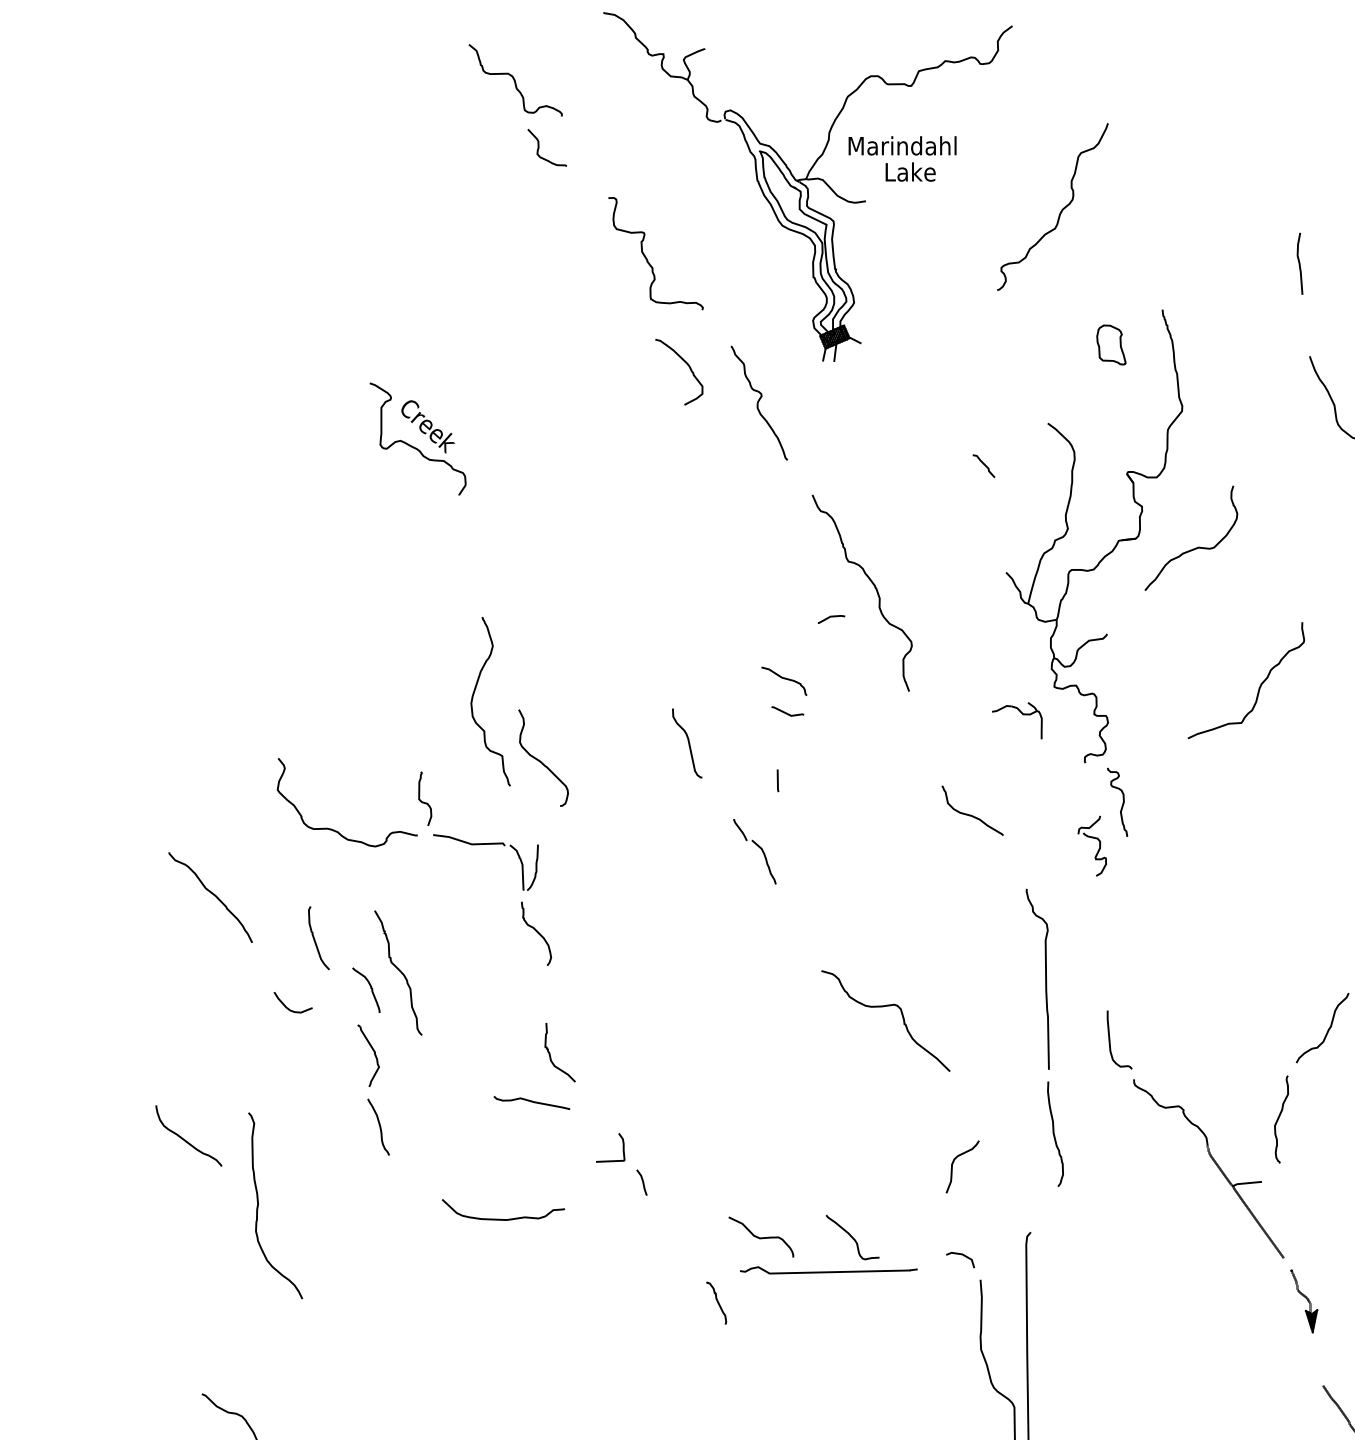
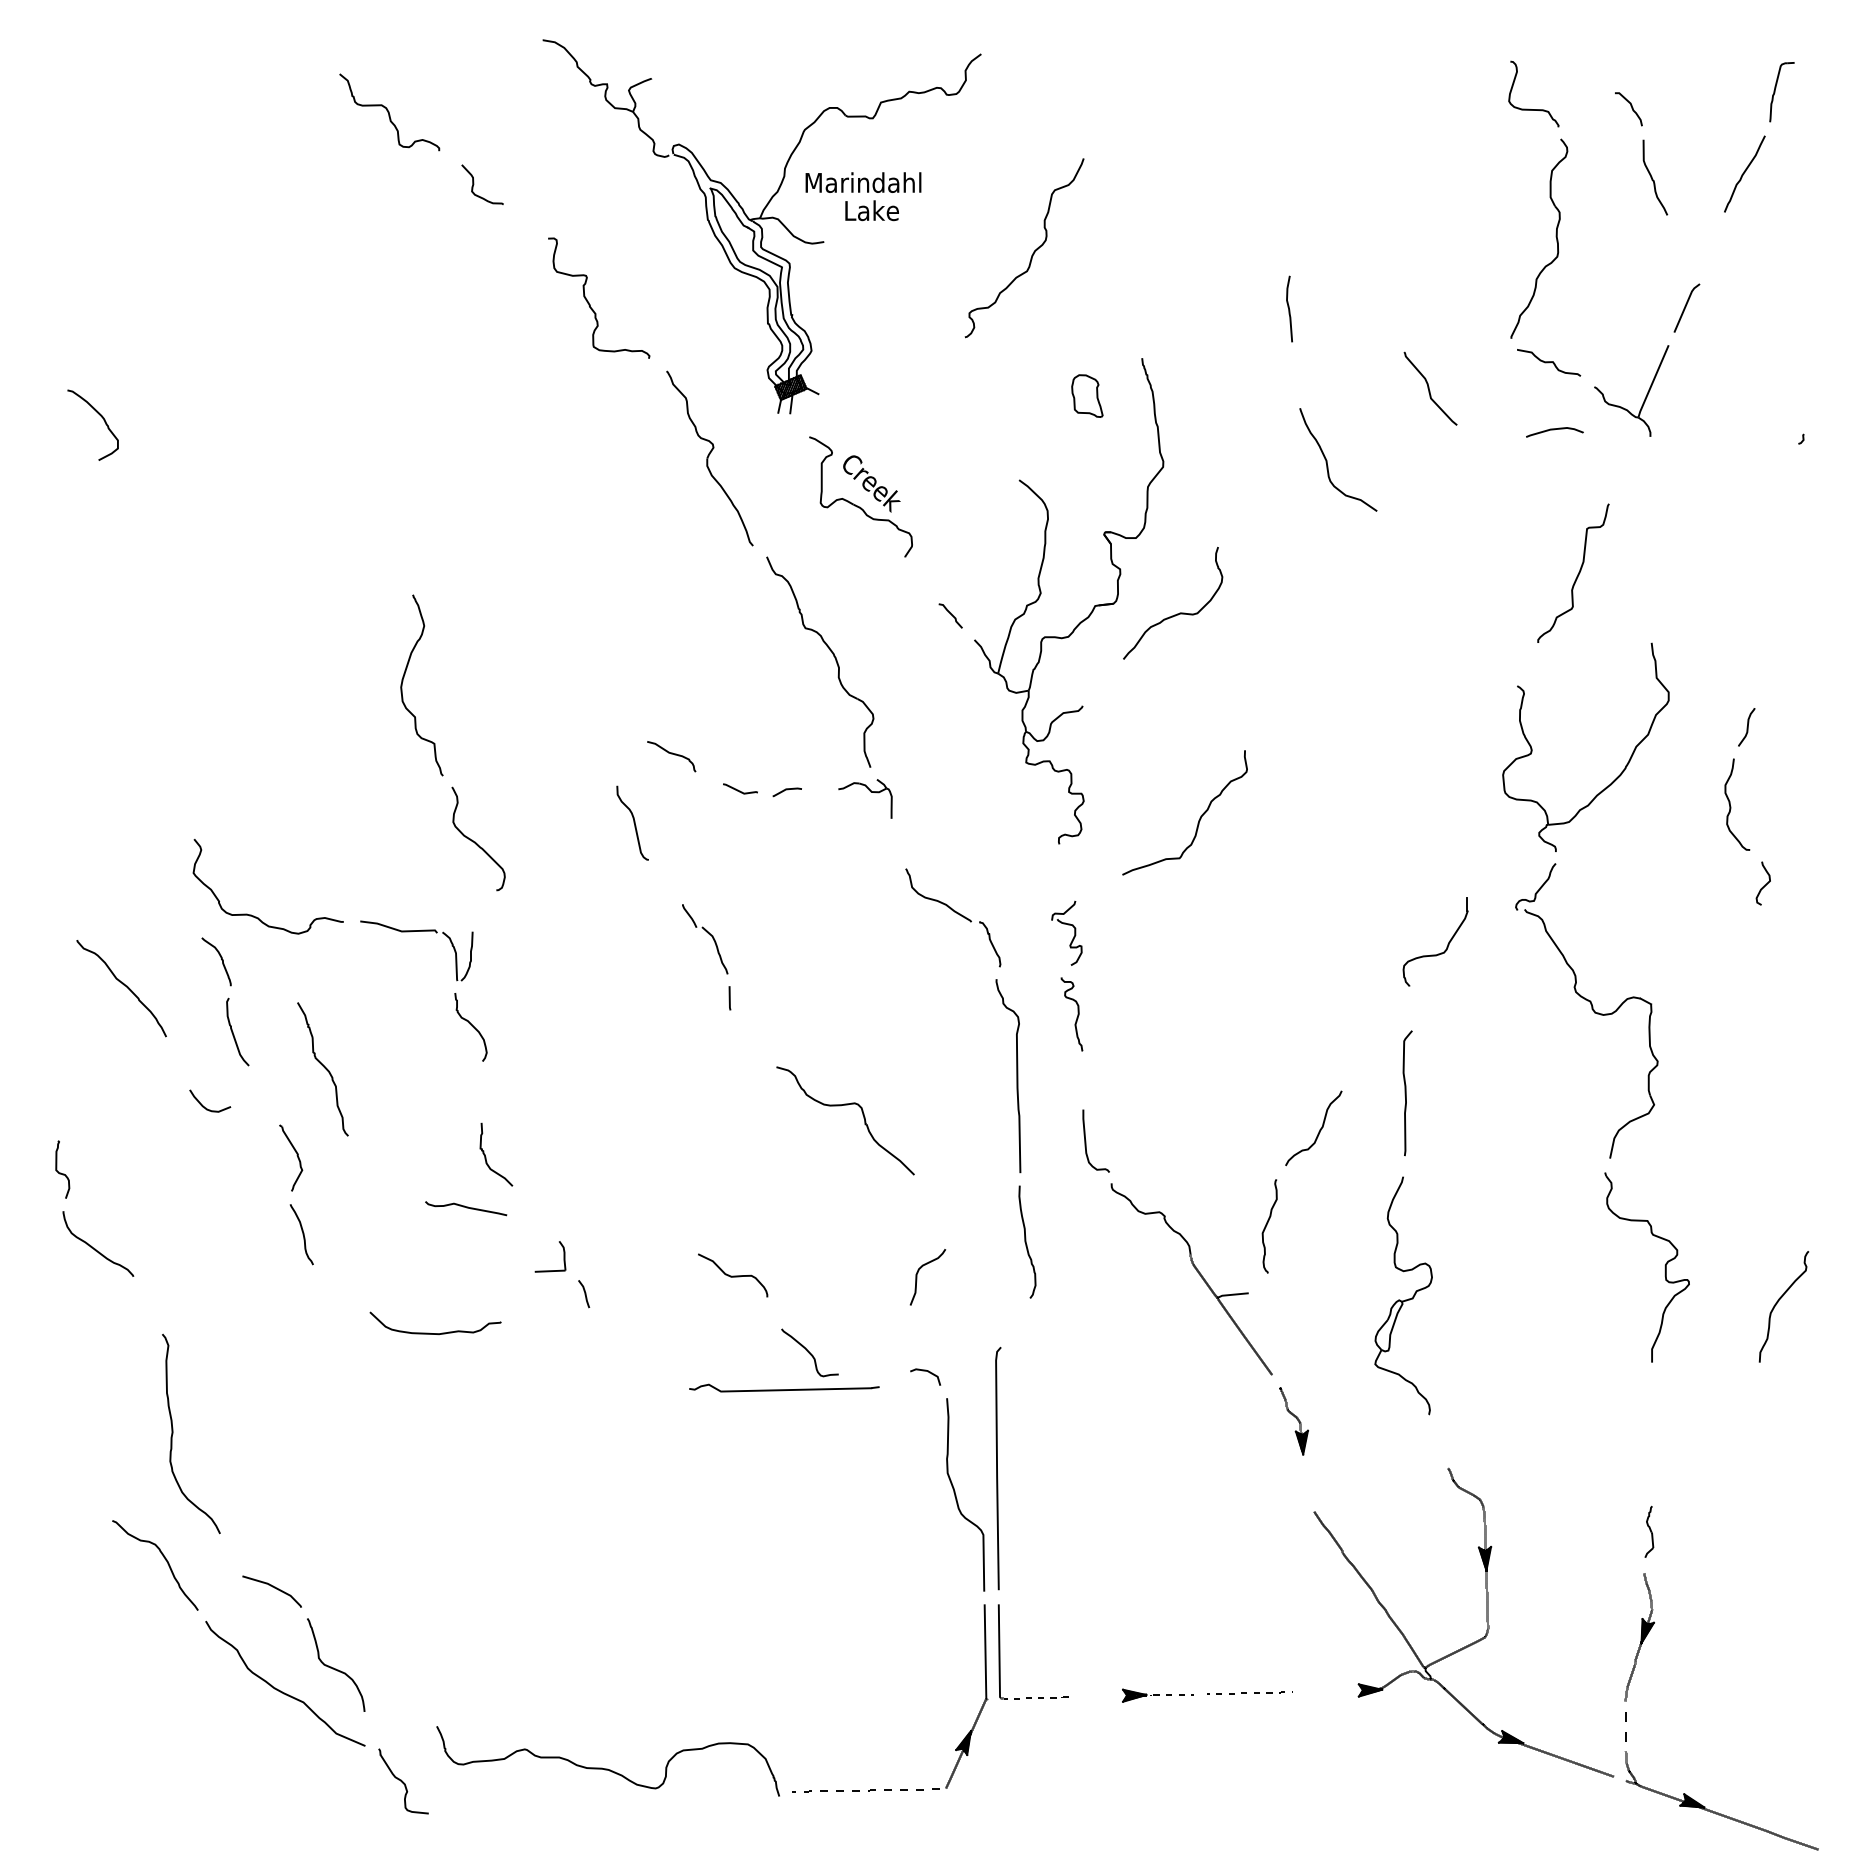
curve: (515, 80) -> (389, 112), moved
curve: (686, 364) -> (100, 416), moved
part: (758, 403) -> (709, 458), size x1.43
part: (422, 433) -> (865, 490), moved
curve: (983, 464) -> (950, 614), moved
curve: (830, 617) -> (786, 790), moved
curve: (784, 679) -> (671, 754), moved
curve: (1258, 687) -> (1198, 820), moved
curve: (473, 697) -> (403, 681), moved
part: (1021, 714) -> (870, 792), moved
line: (777, 780) -> (729, 998), moved
curve: (424, 801) -> (61, 1172), moved
curve: (1121, 805) -> (1076, 1017), moved
curve: (369, 987) -> (220, 958), moved
curve: (258, 1205) -> (173, 1433), moved
curve: (761, 1237) -> (733, 1275), moved
curve: (716, 1302) -> (990, 943), moved

